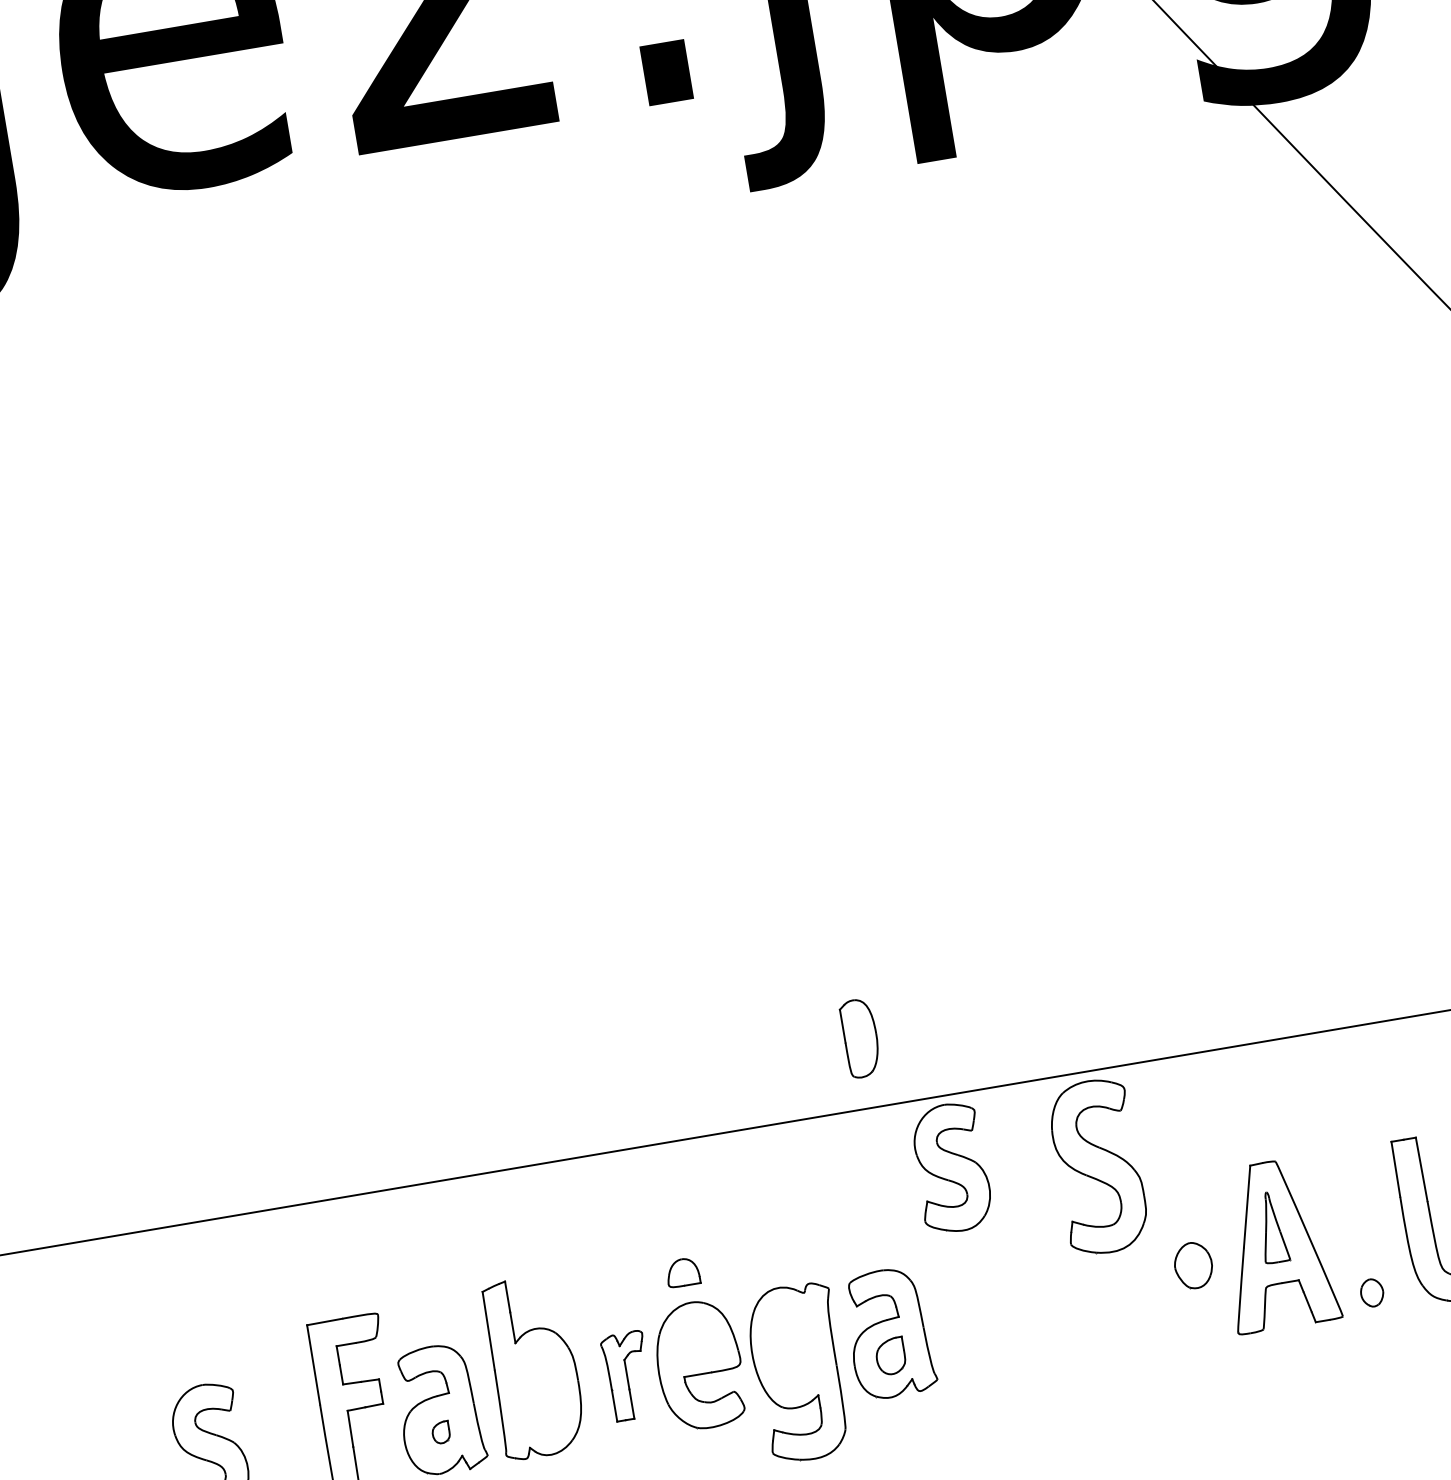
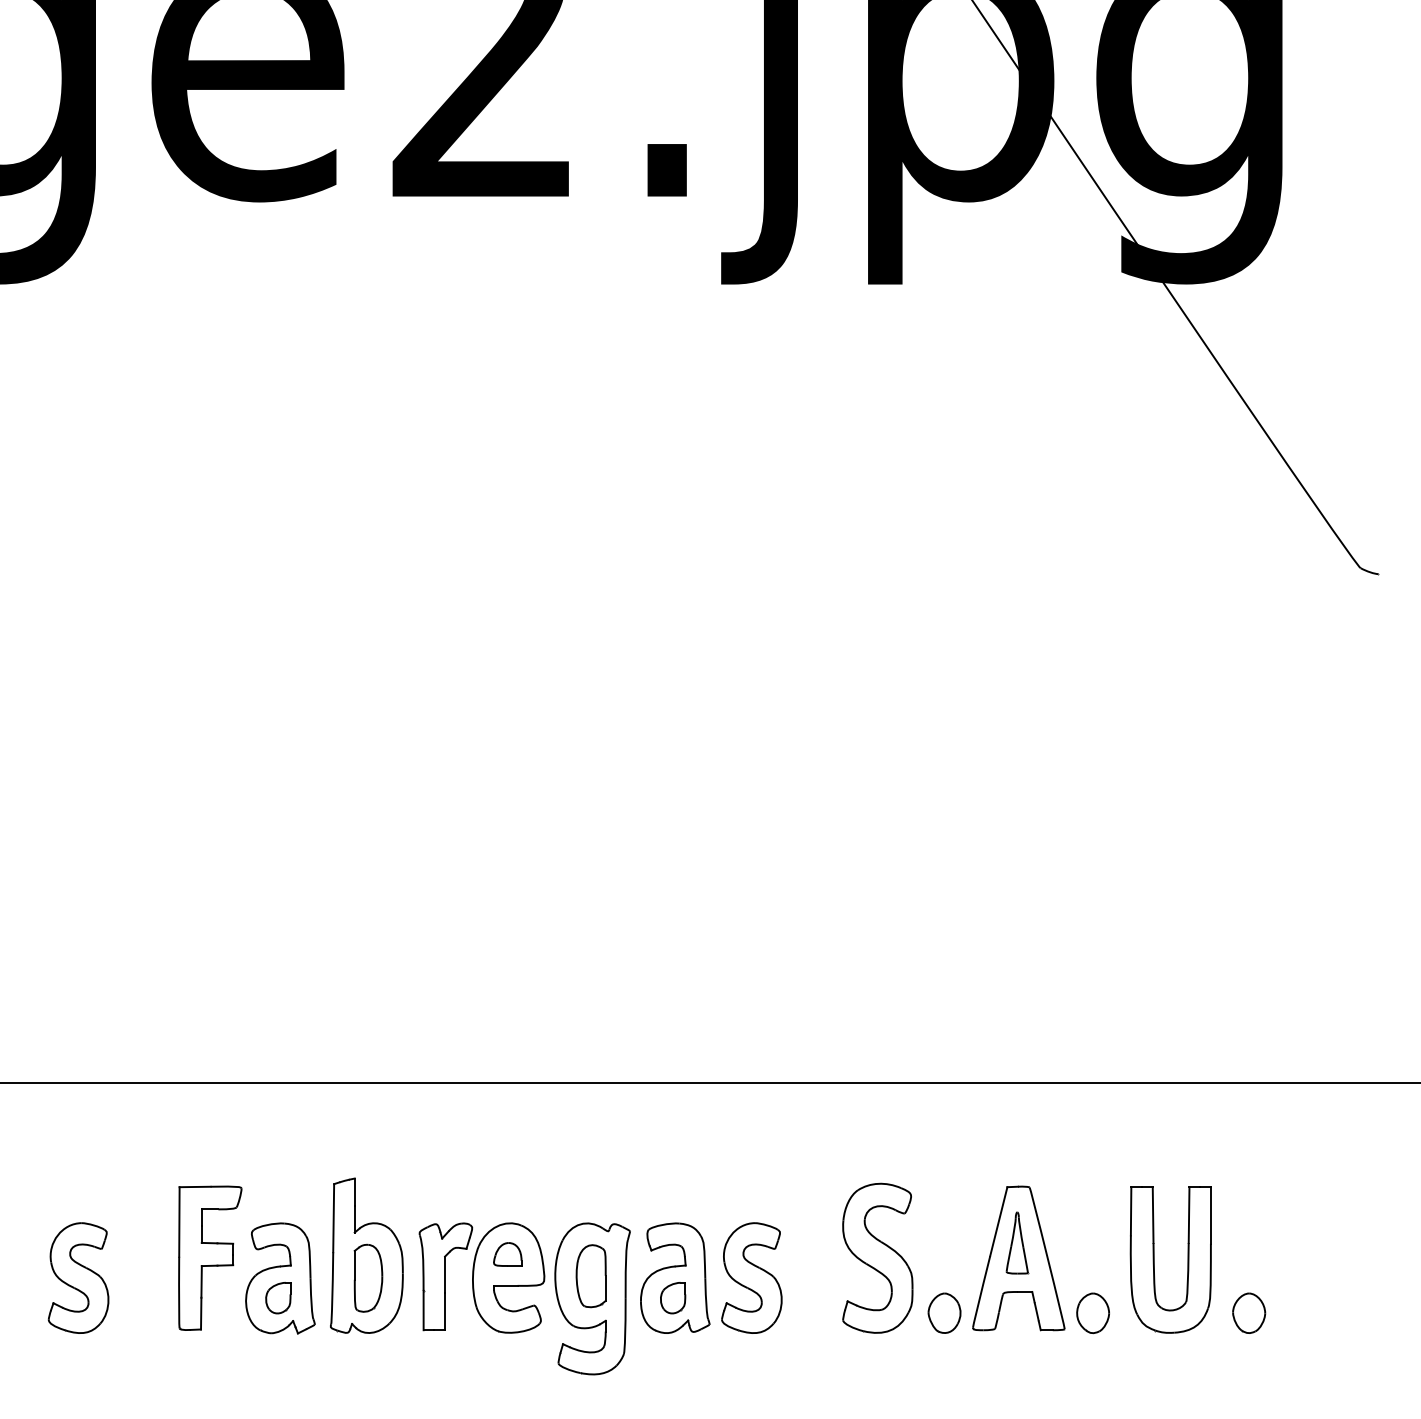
part: (860, 1037) -> (368, 1277), moved
part: (1098, 1166) -> (877, 1257), moved
part: (950, 1167) -> (751, 1277), moved
part: (1193, 1264) -> (944, 1312), moved
part: (682, 1272) -> (507, 1254), moved
part: (1371, 1293) -> (1092, 1313), size x1.67
part: (792, 1347) -> (590, 1276), added
part: (627, 1375) -> (445, 1276), size x1.43
part: (441, 1432) -> (278, 1298), size x1.67

